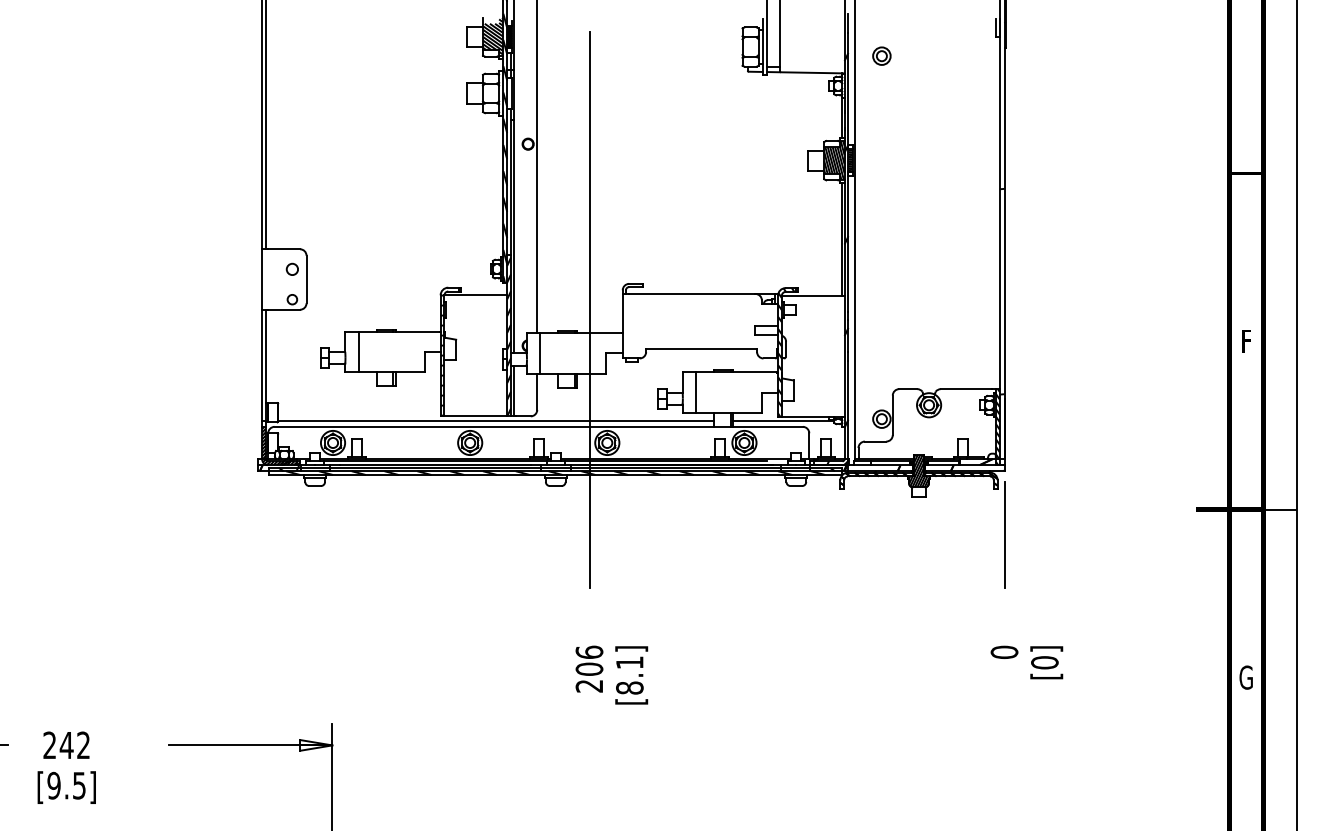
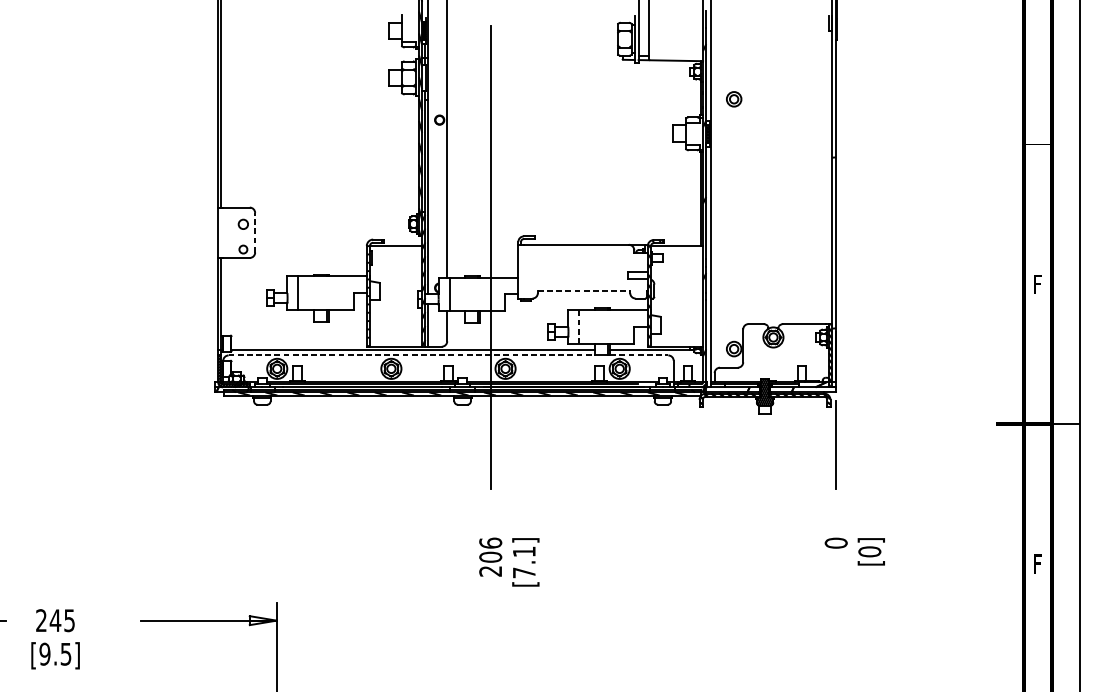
hatch: (492, 36) -> (409, 30), removed
part: (881, 55) -> (733, 98), moved
hatch: (834, 160) -> (694, 133), removed
line: (306, 279) -> (255, 232), solid -> dashed
line: (702, 349) -> (584, 291), solid -> dashed
line: (695, 392) -> (578, 326), solid -> dashed
line: (494, 426) -> (411, 355), solid -> dashed
line: (767, 426) -> (638, 355), solid -> dashed
text: (1245, 677) -> (1036, 564), G -> F
text: (629, 687) -> (524, 572), [8.1] -> [7.1]
text: (83, 745) -> (69, 620), 242 -> 245

